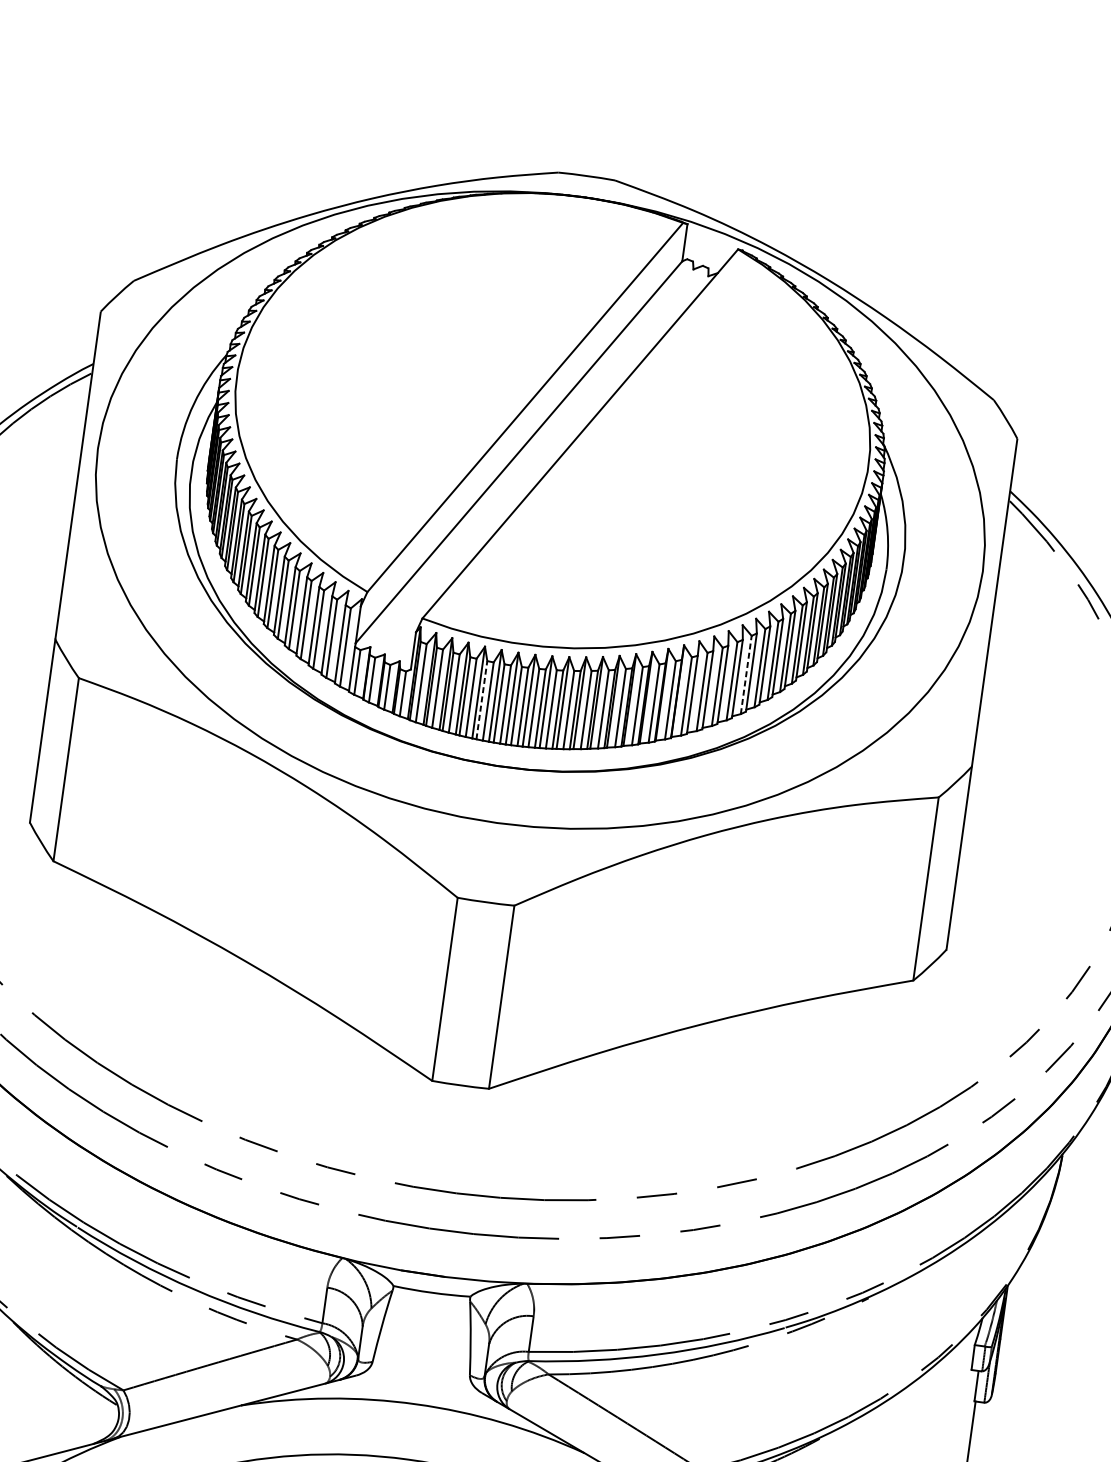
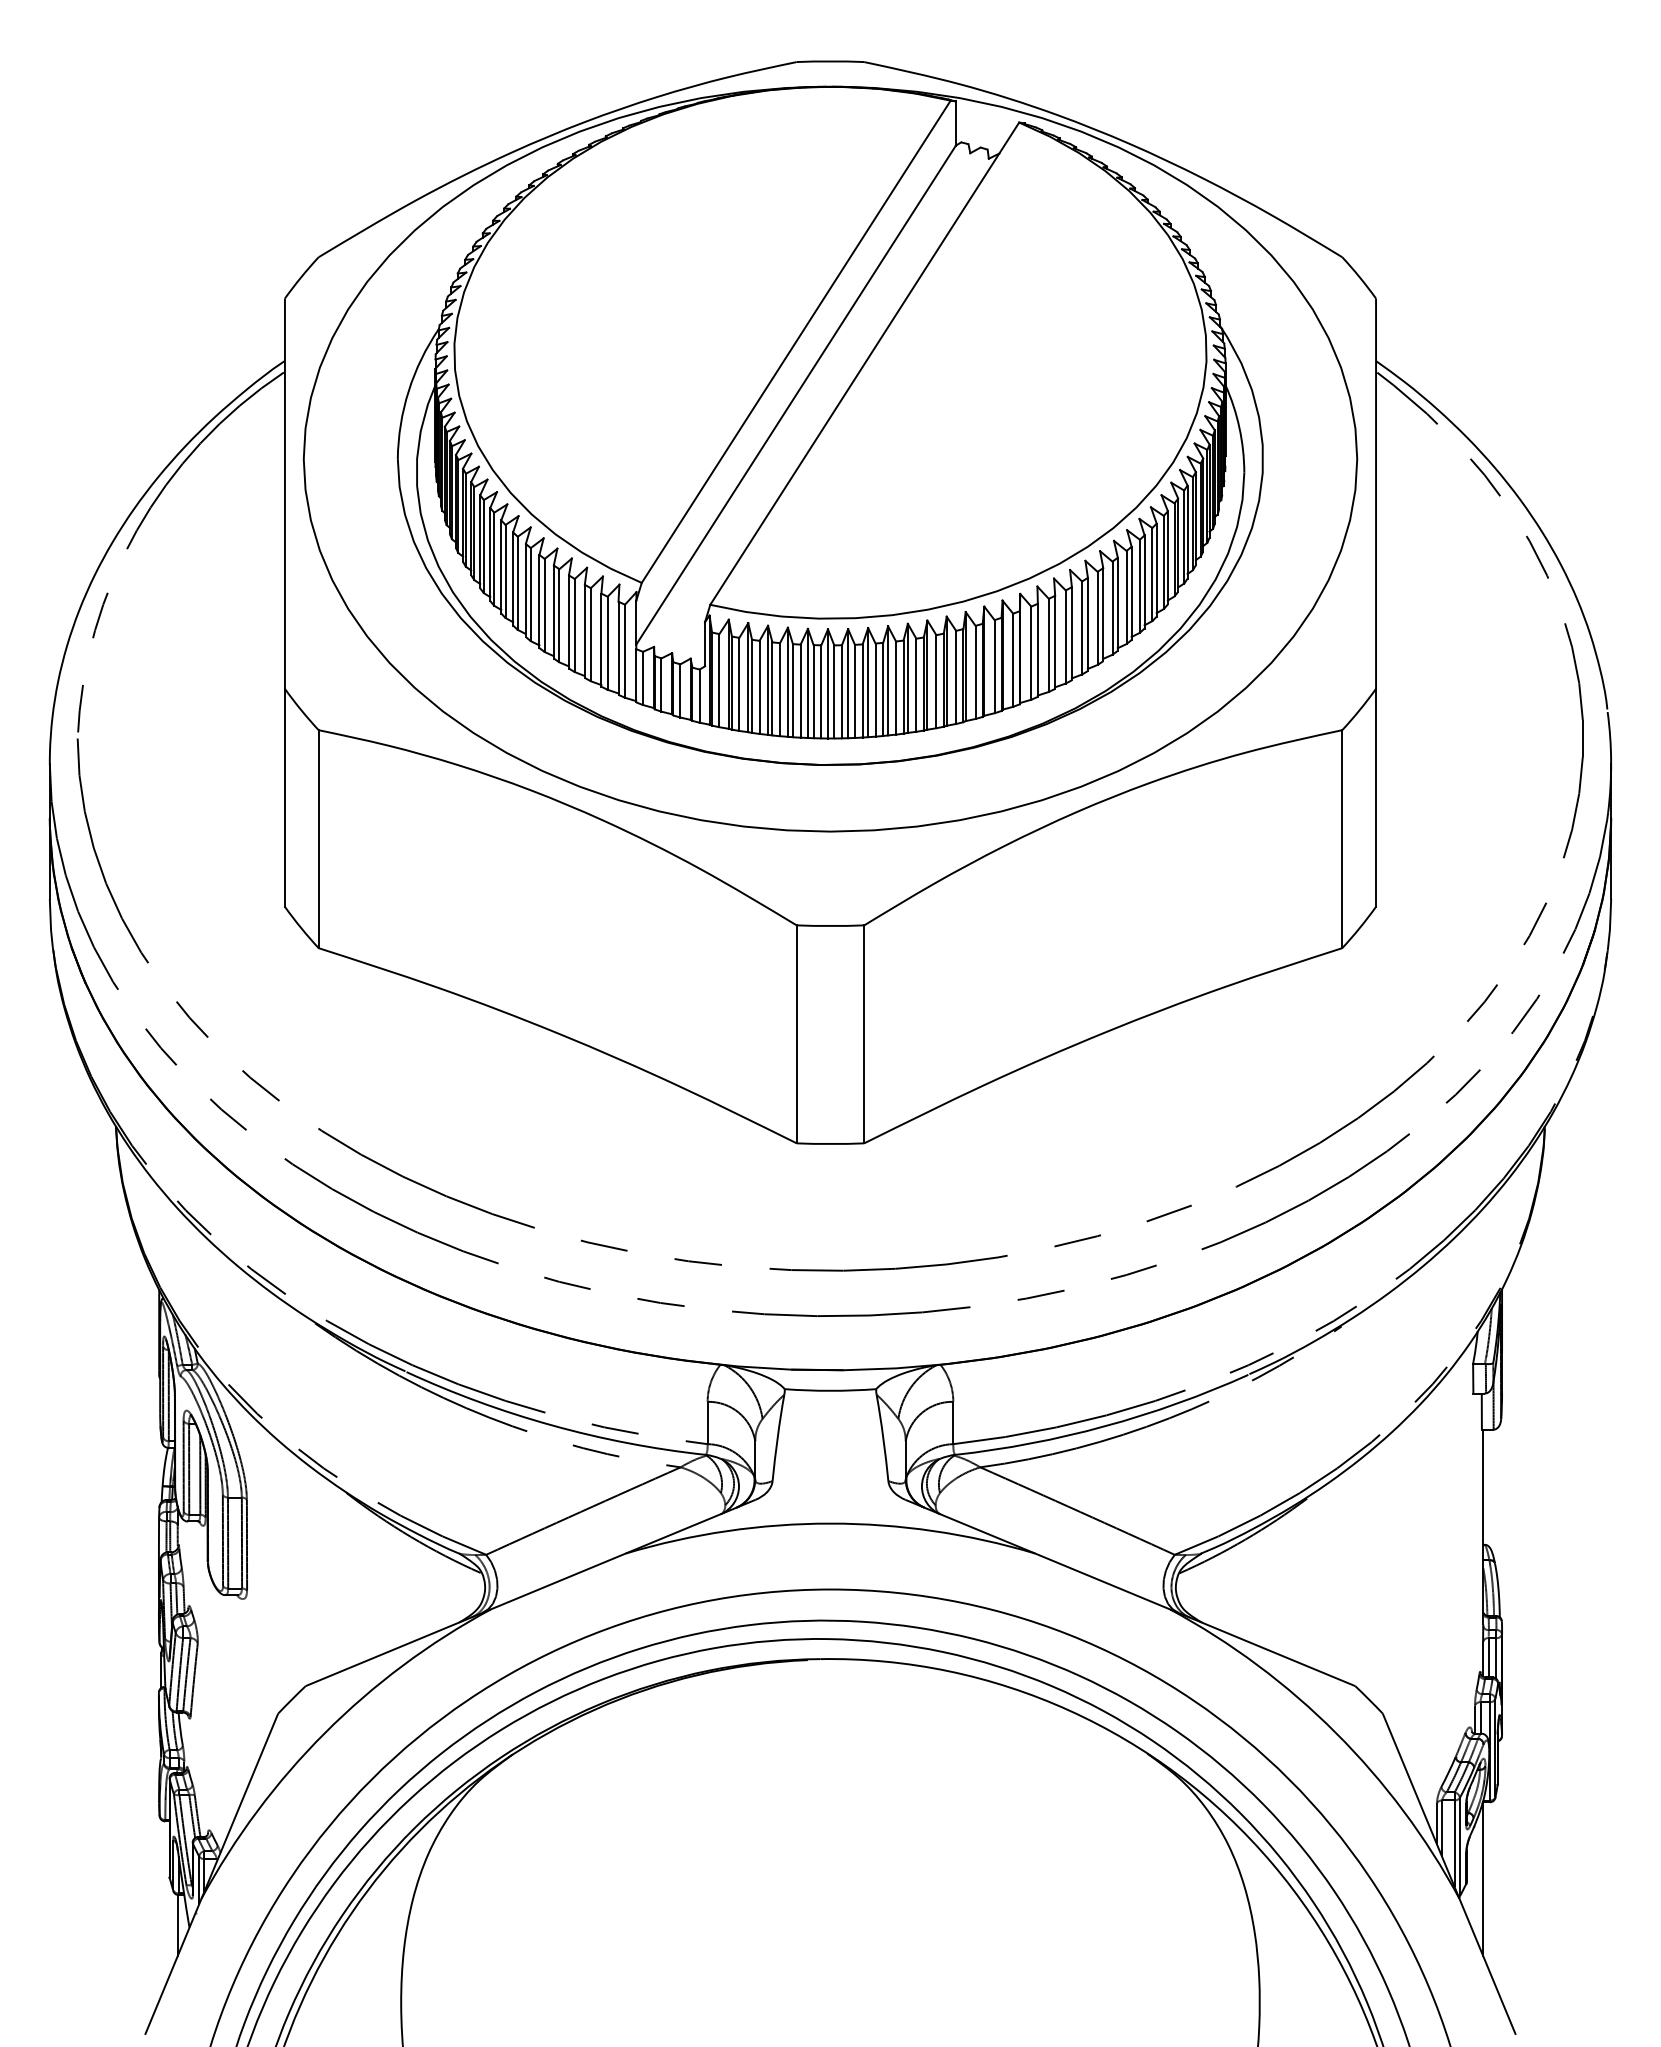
line: (746, 675) -> (1097, 618), dashed -> solid
line: (481, 700) -> (792, 690), dashed -> solid

